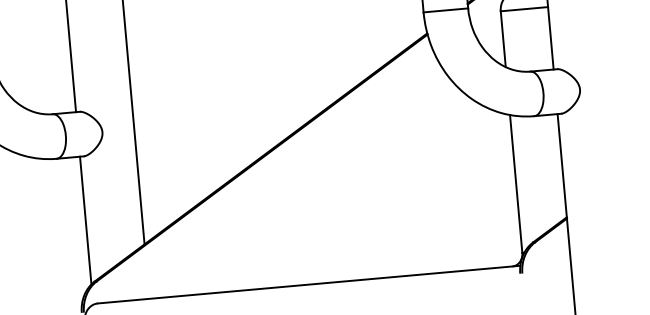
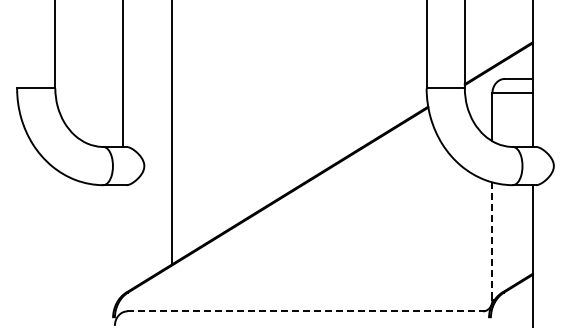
line: (516, 183) -> (492, 241), solid -> dashed
line: (85, 220) -> (123, 239), removed
line: (310, 284) -> (309, 311), solid -> dashed

